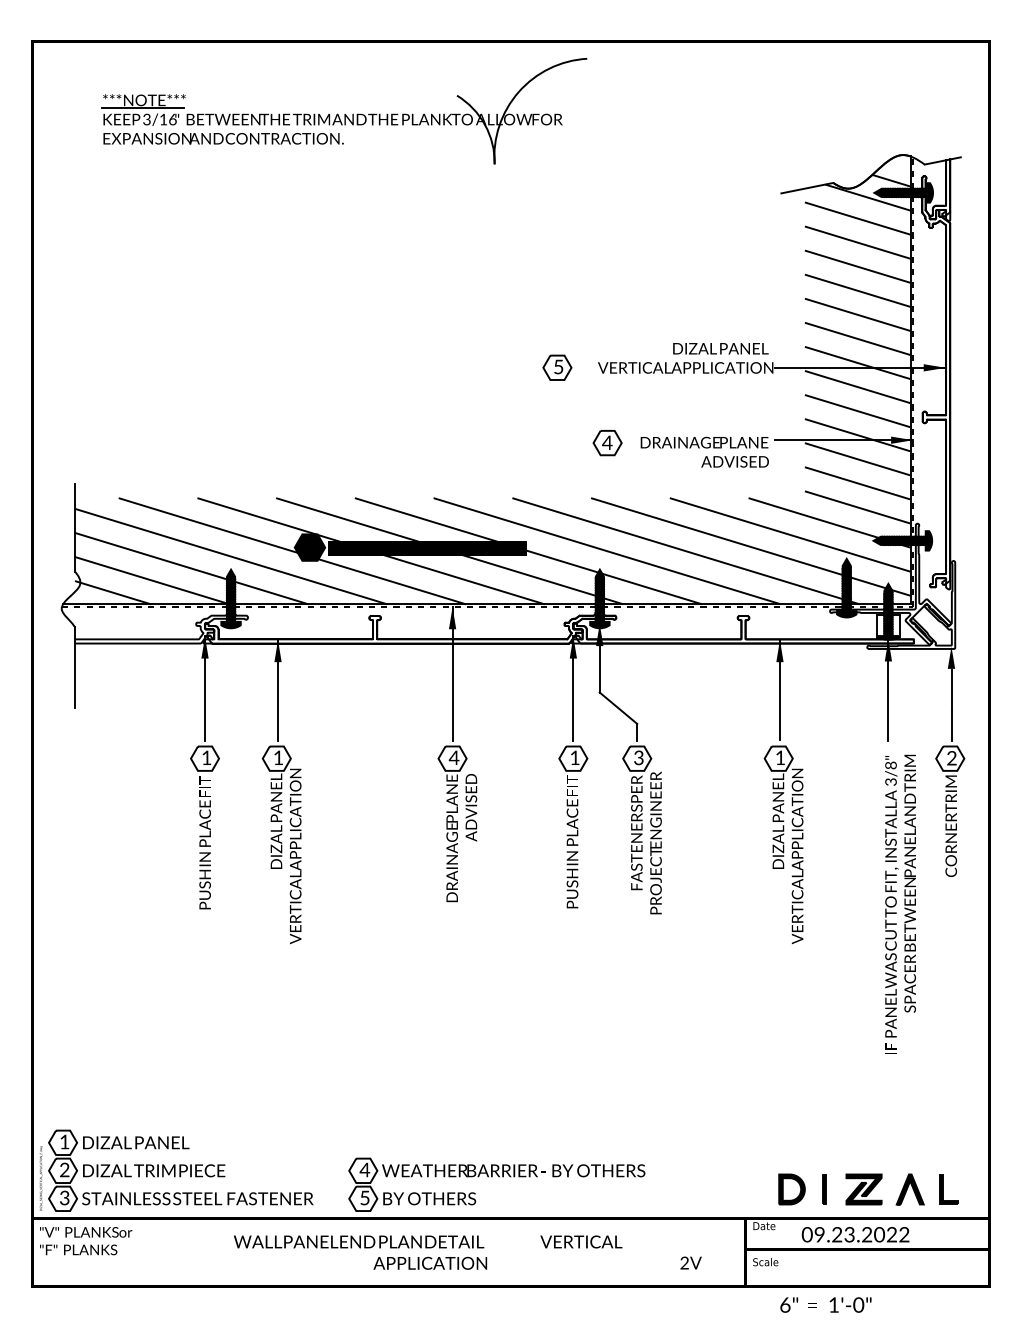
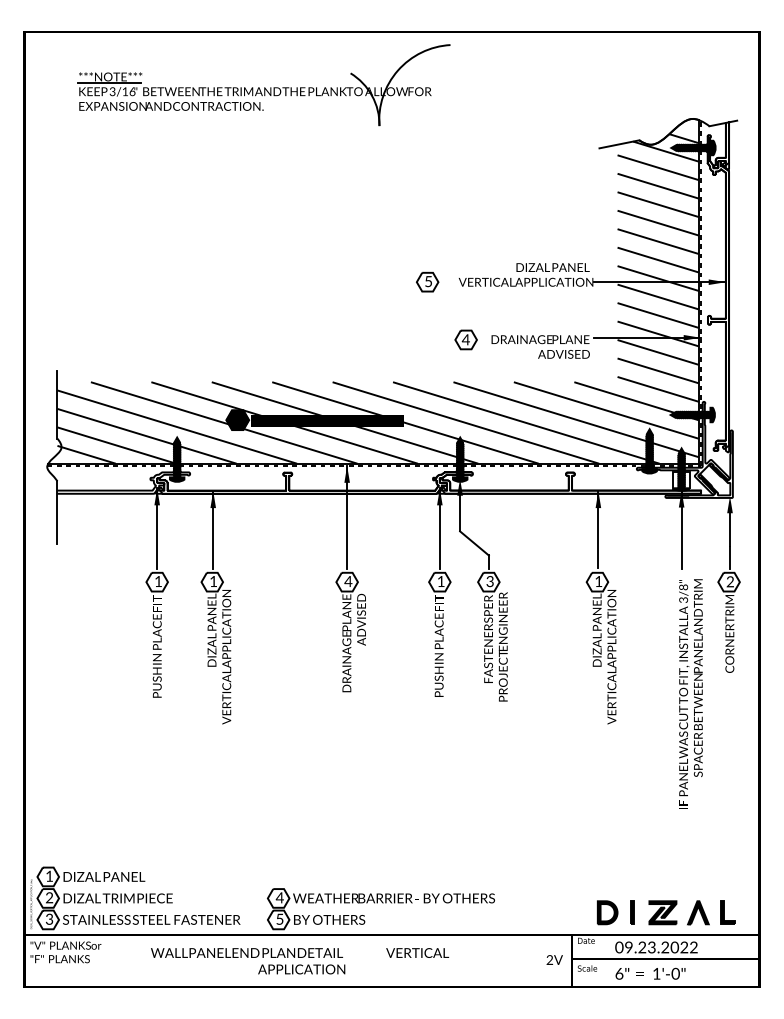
text: (428, 1252) -> (300, 961), moved
text: (690, 1262) -> (554, 959), moved
text: (825, 1304) -> (650, 973), moved

